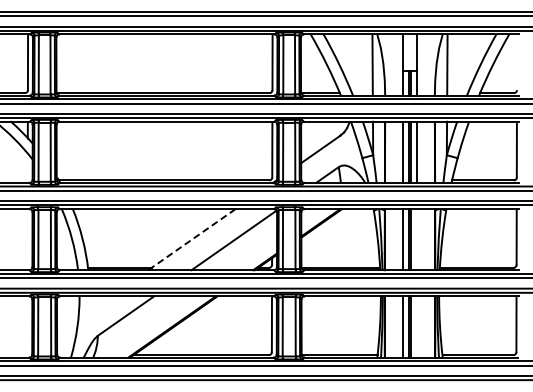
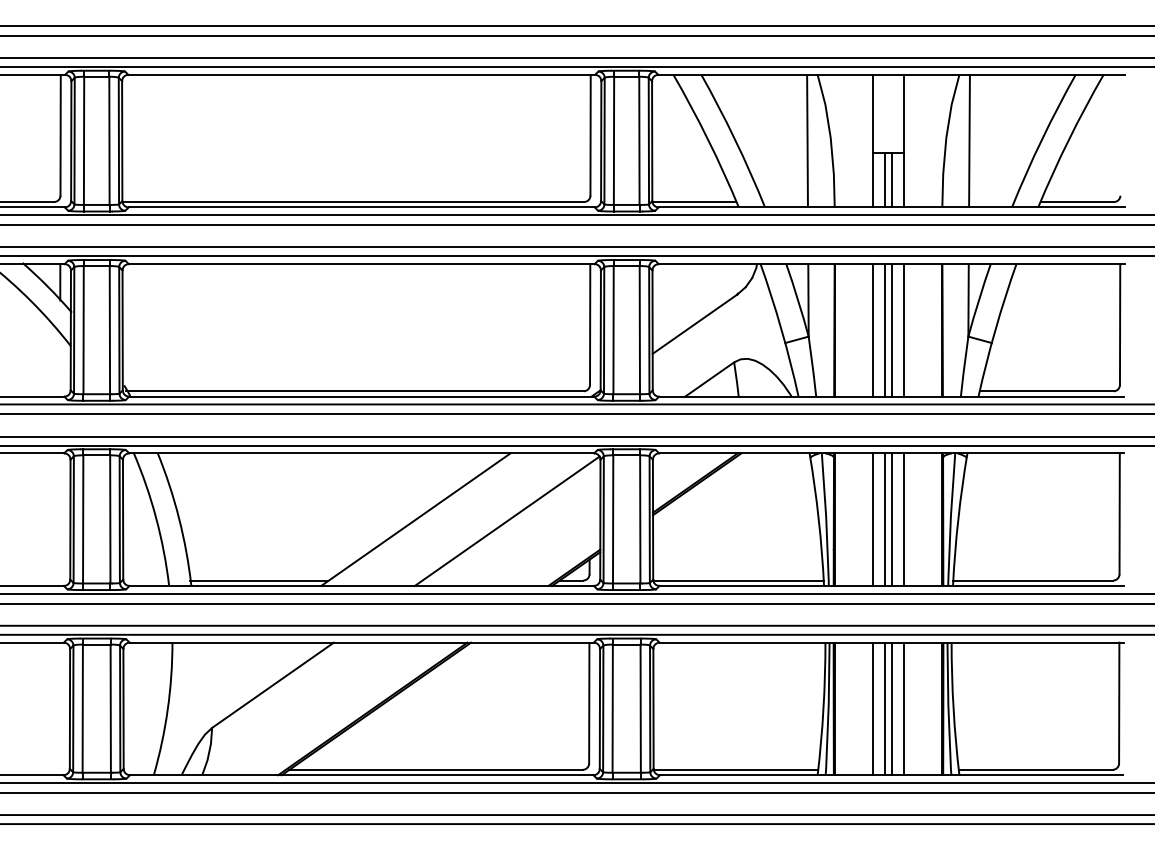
line: (191, 239) -> (414, 519), dashed -> solid
line: (417, 239) -> (904, 519), added
line: (417, 326) -> (904, 707), added

